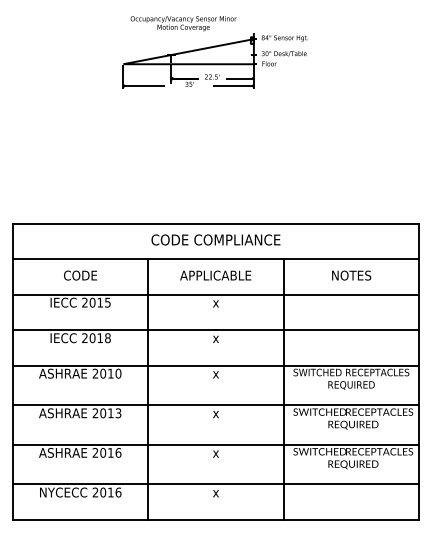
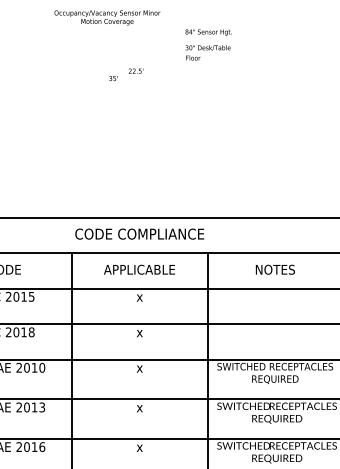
part: (214, 52) -> (138, 46), removed

